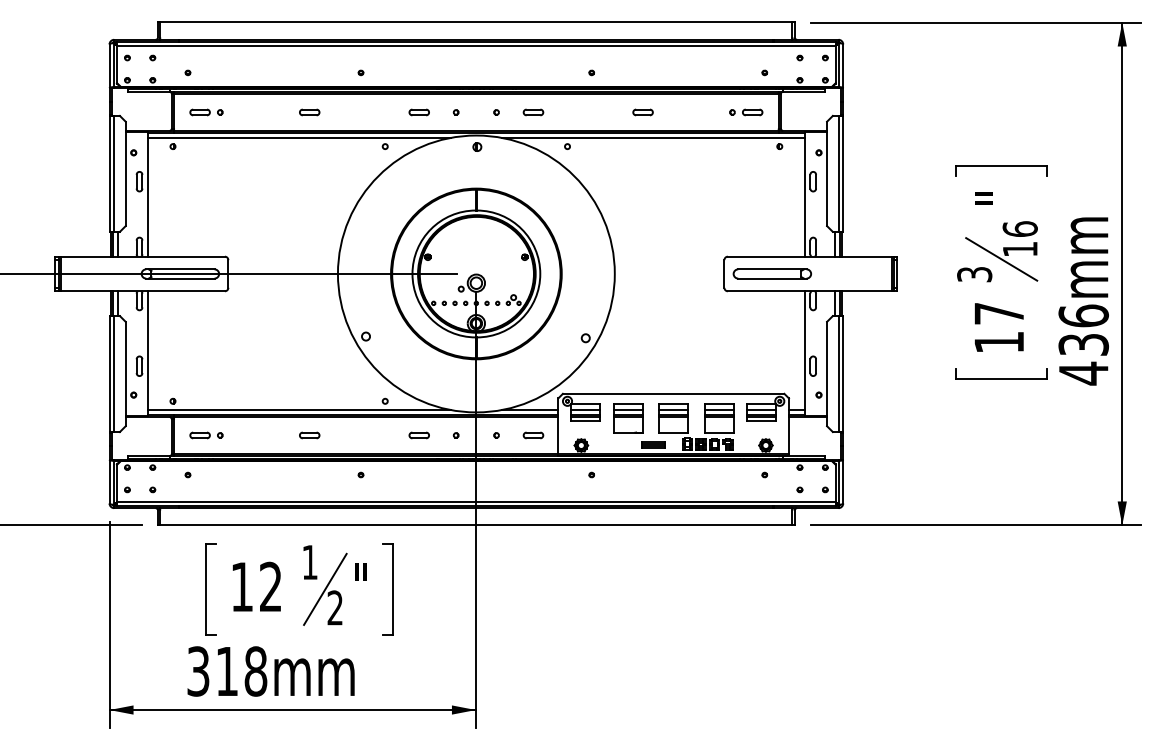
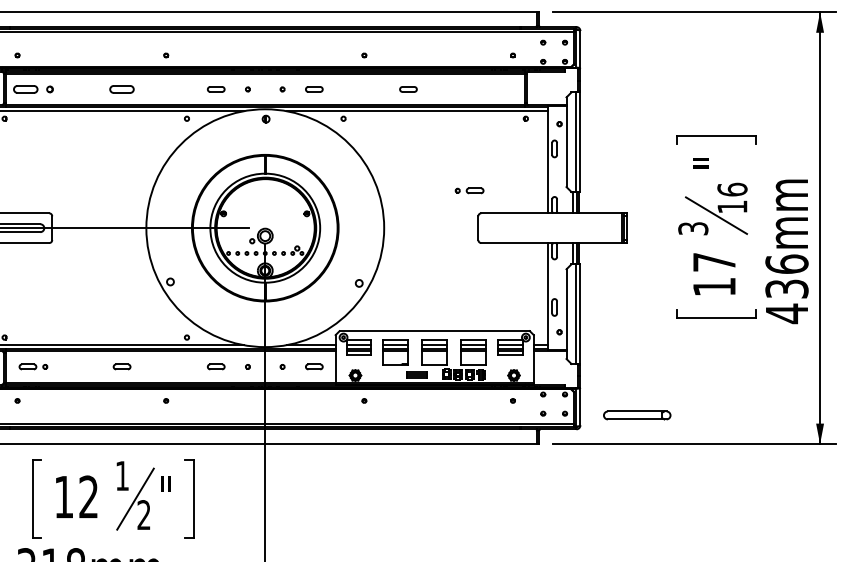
part: (206, 112) -> (33, 89), size x1.4
part: (309, 112) -> (121, 89), size x1.4
part: (746, 112) -> (469, 190), moved
part: (771, 273) -> (636, 415), moved

